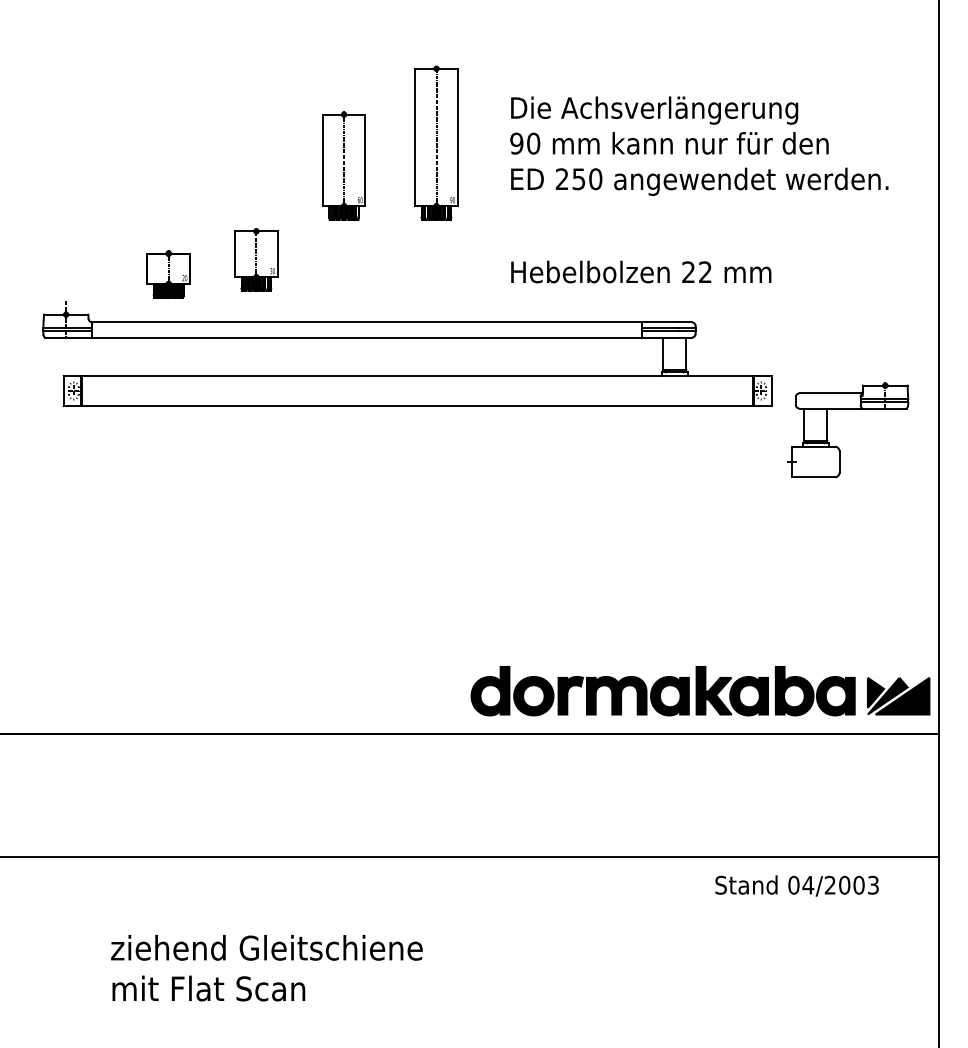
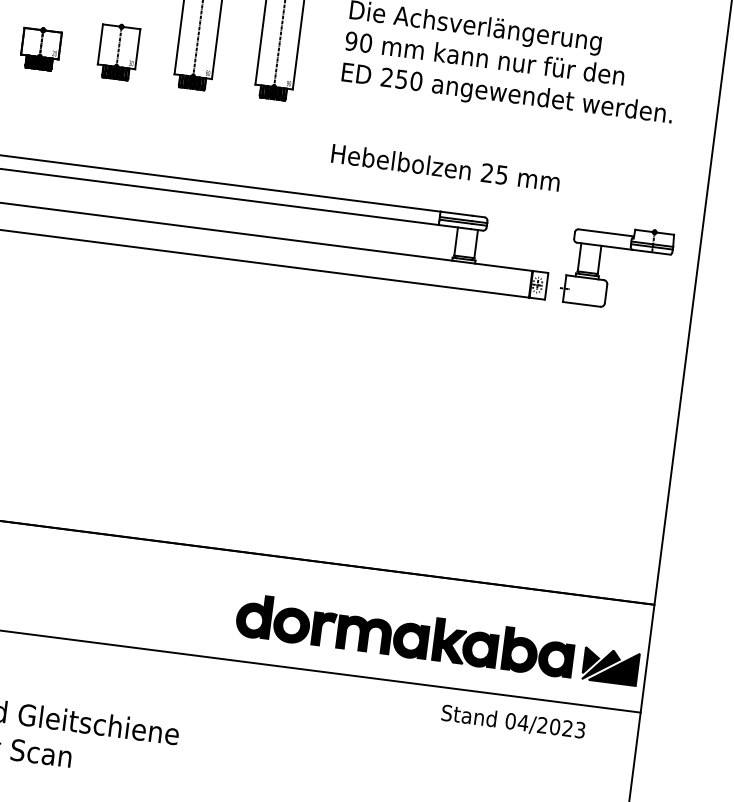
part: (256, 259) -> (118, 51), moved
text: (705, 272) -> (502, 175), 22 -> 25
part: (168, 274) -> (40, 48), moved
part: (837, 446) -> (605, 280), moved
part: (700, 691) -> (438, 640), moved
text: (858, 884) -> (567, 727), 04/2003 -> 04/2023

